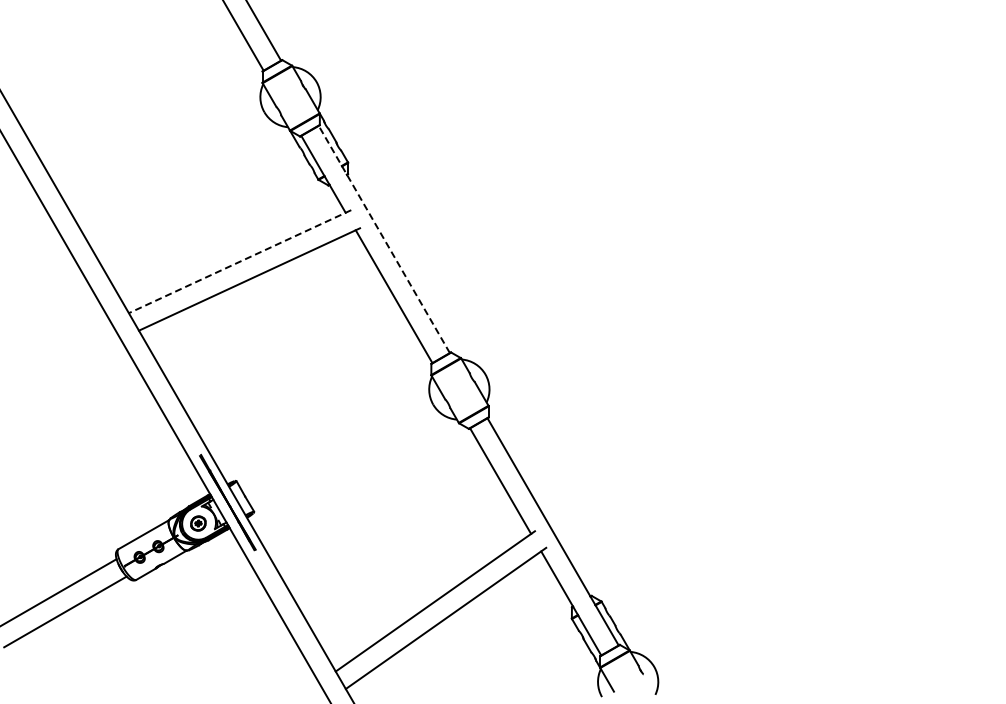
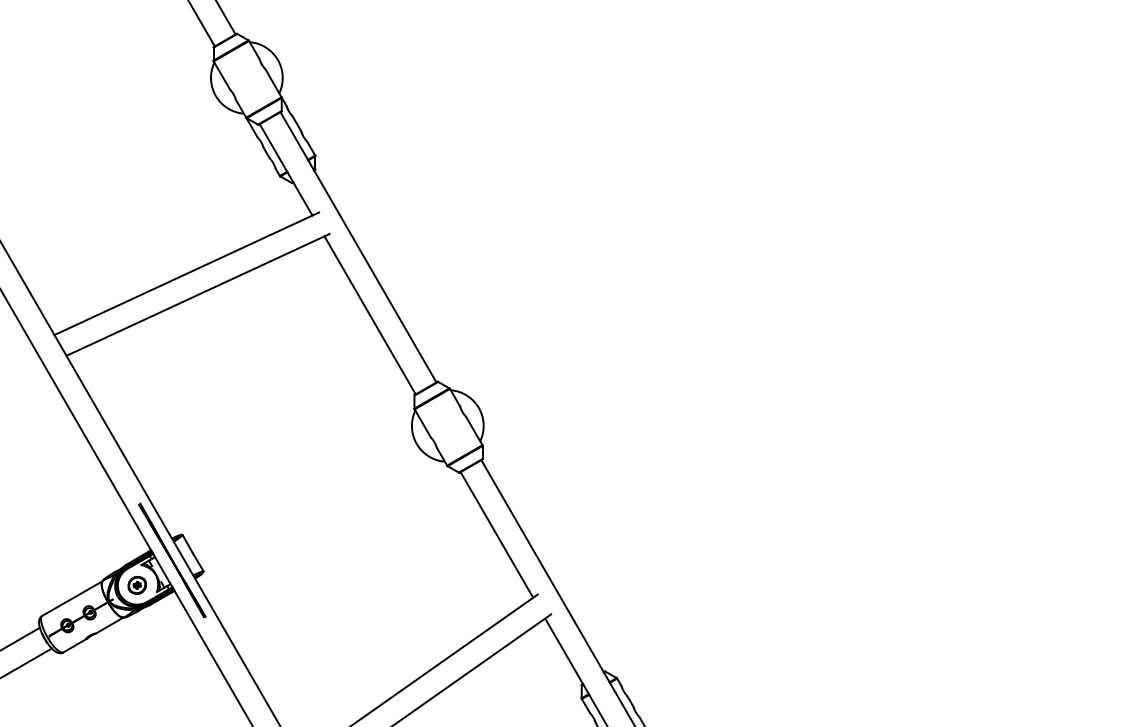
line: (384, 239) -> (358, 247), dashed -> solid
line: (240, 261) -> (187, 273), dashed -> solid

